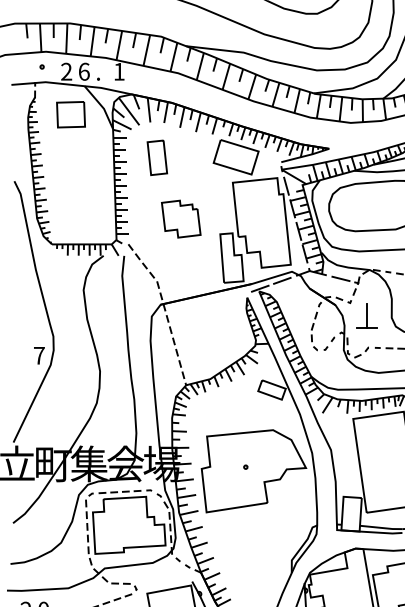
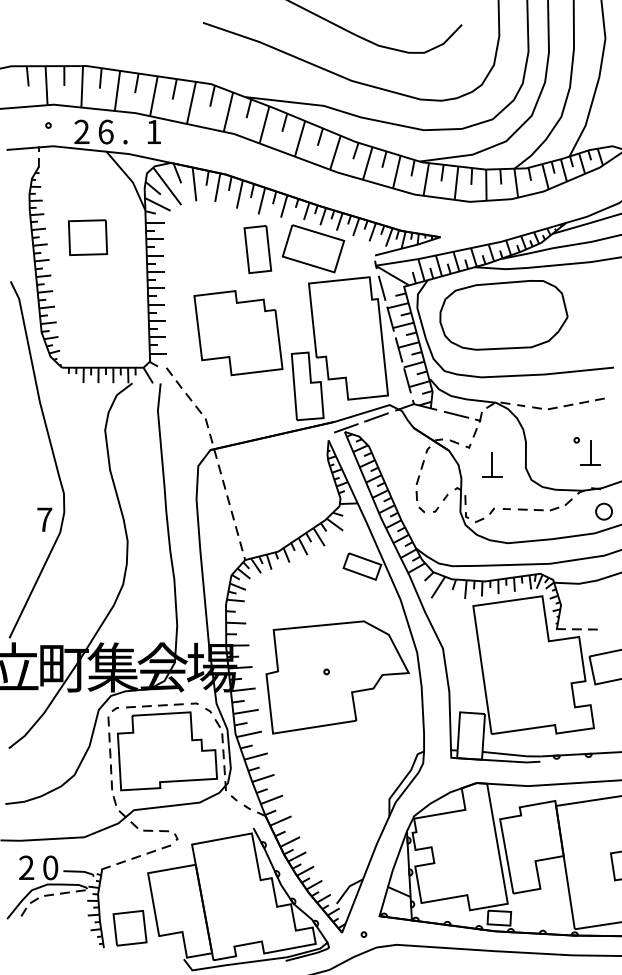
part: (71, 114) -> (88, 237), moved
part: (157, 157) -> (257, 249), moved
part: (181, 219) -> (238, 333), size x1.67
part: (367, 315) -> (492, 464), size x0.71

